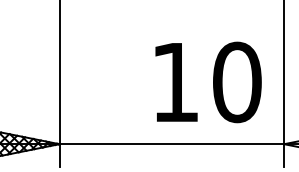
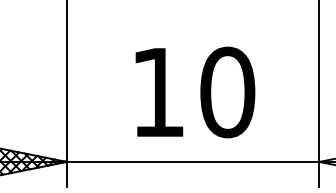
text: (208, 82) -> (195, 92), moved

